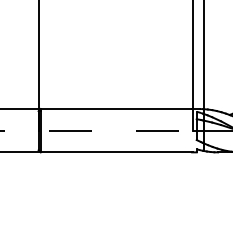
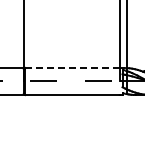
line: (116, 109) -> (72, 68), solid -> dashed

